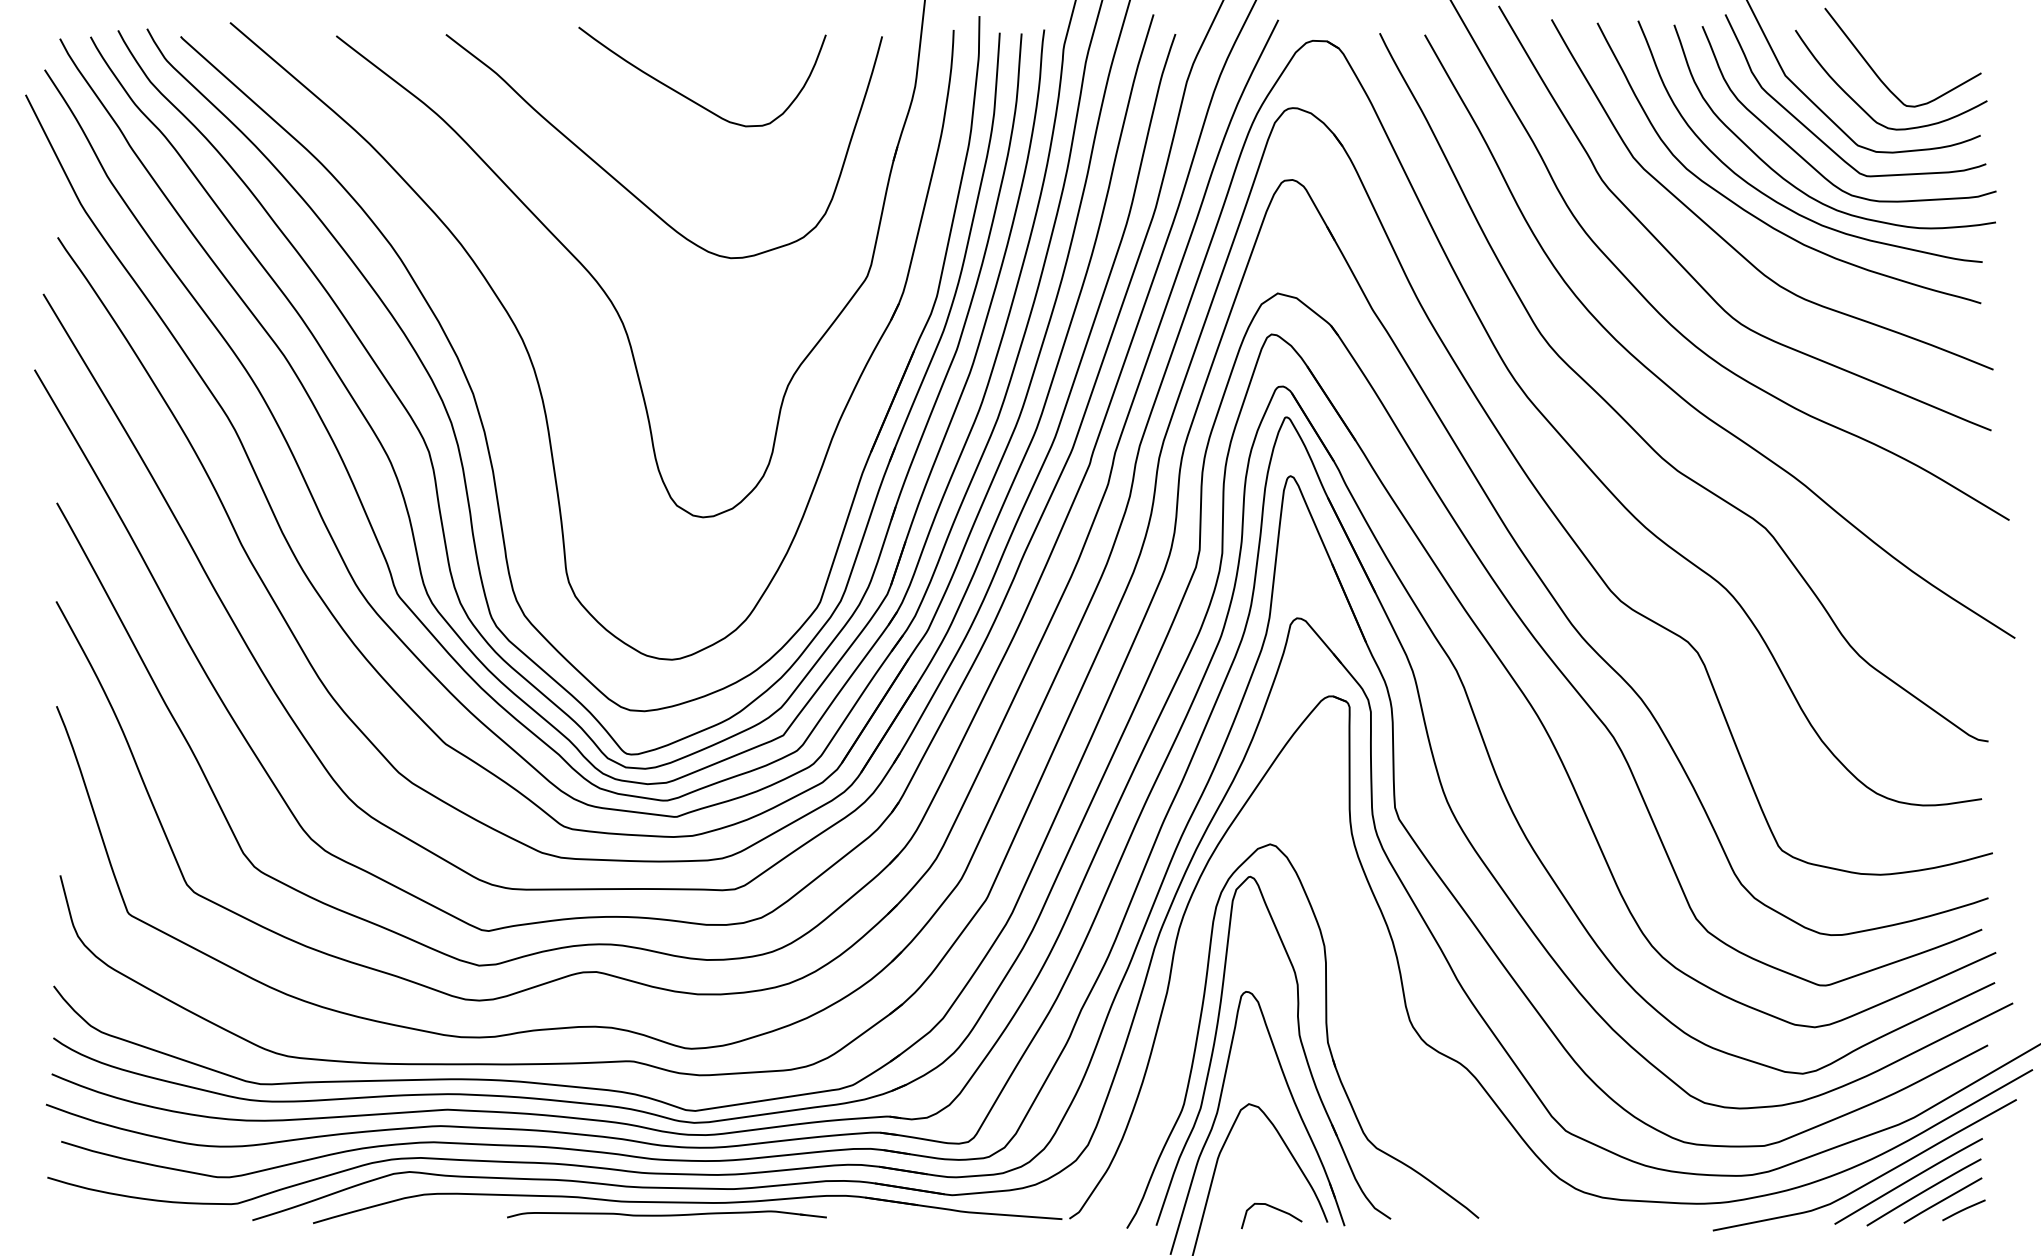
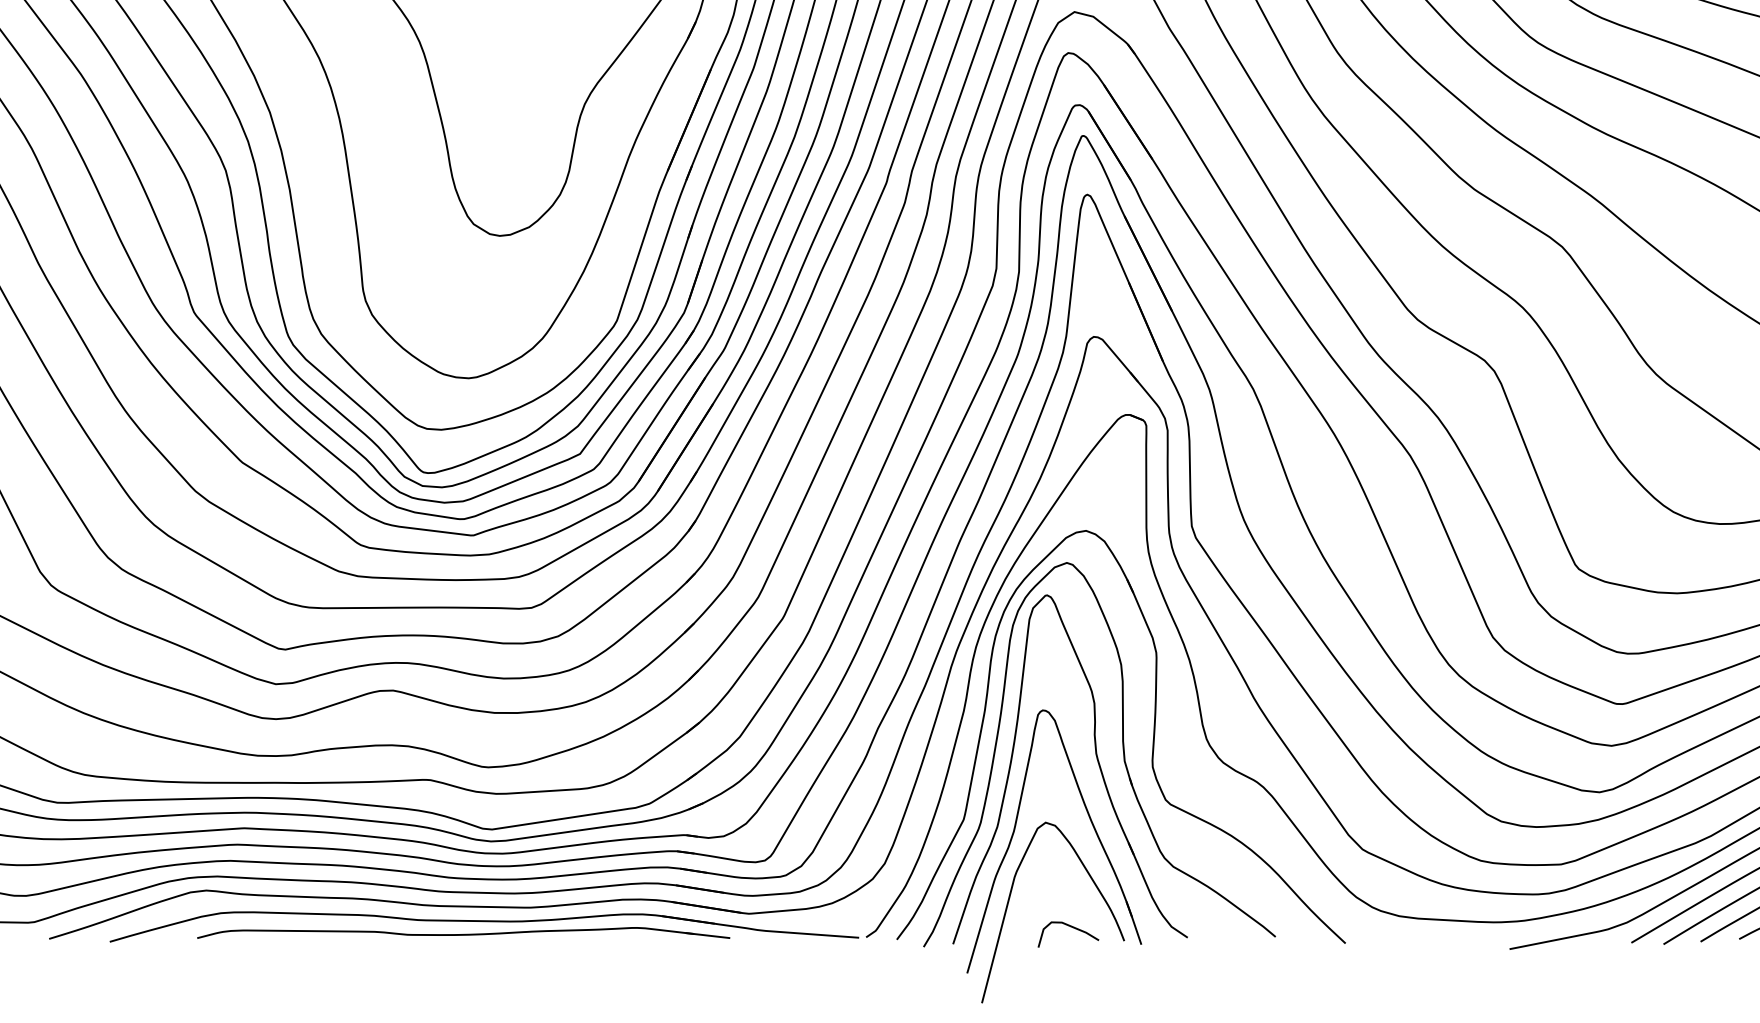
part: (1355, 1025) -> (1152, 744), added
part: (666, 1214) -> (463, 933), size x1.67

